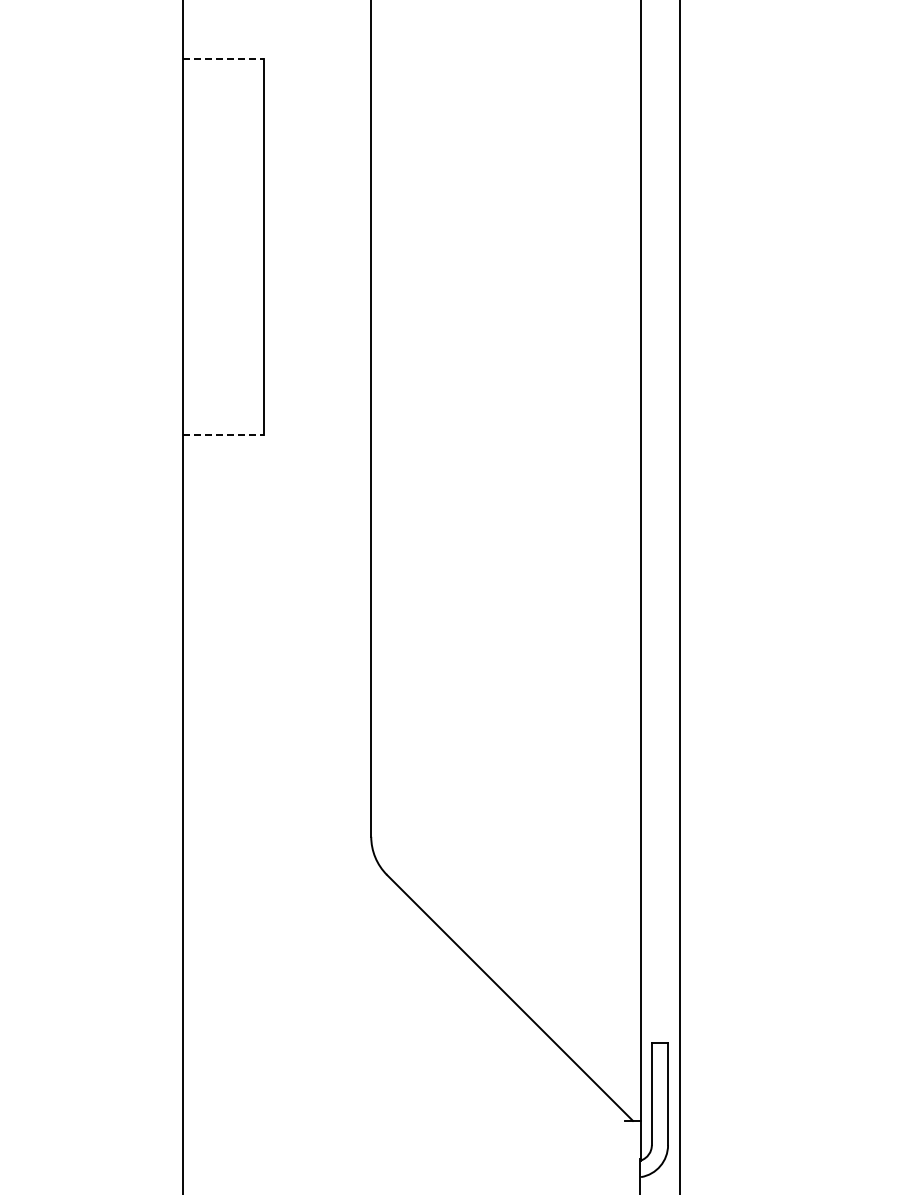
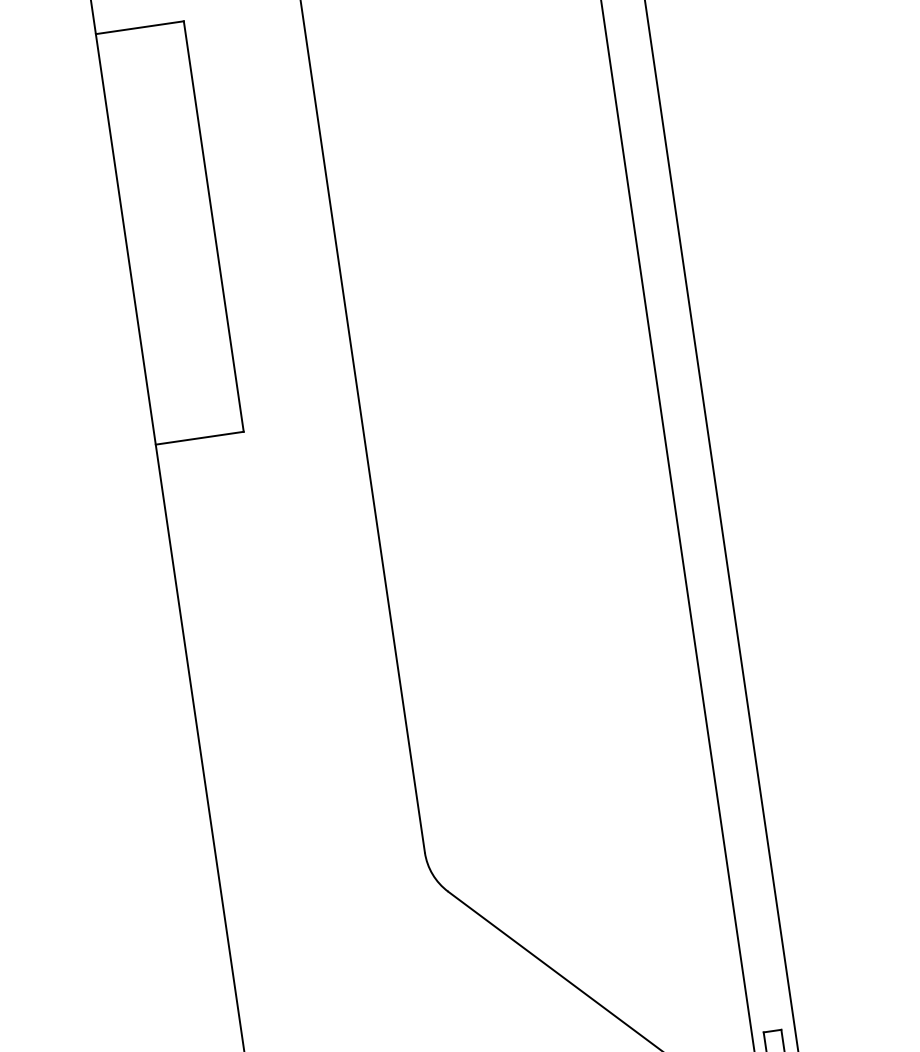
line: (223, 58) -> (139, 27), dashed -> solid
line: (223, 435) -> (199, 438), dashed -> solid

